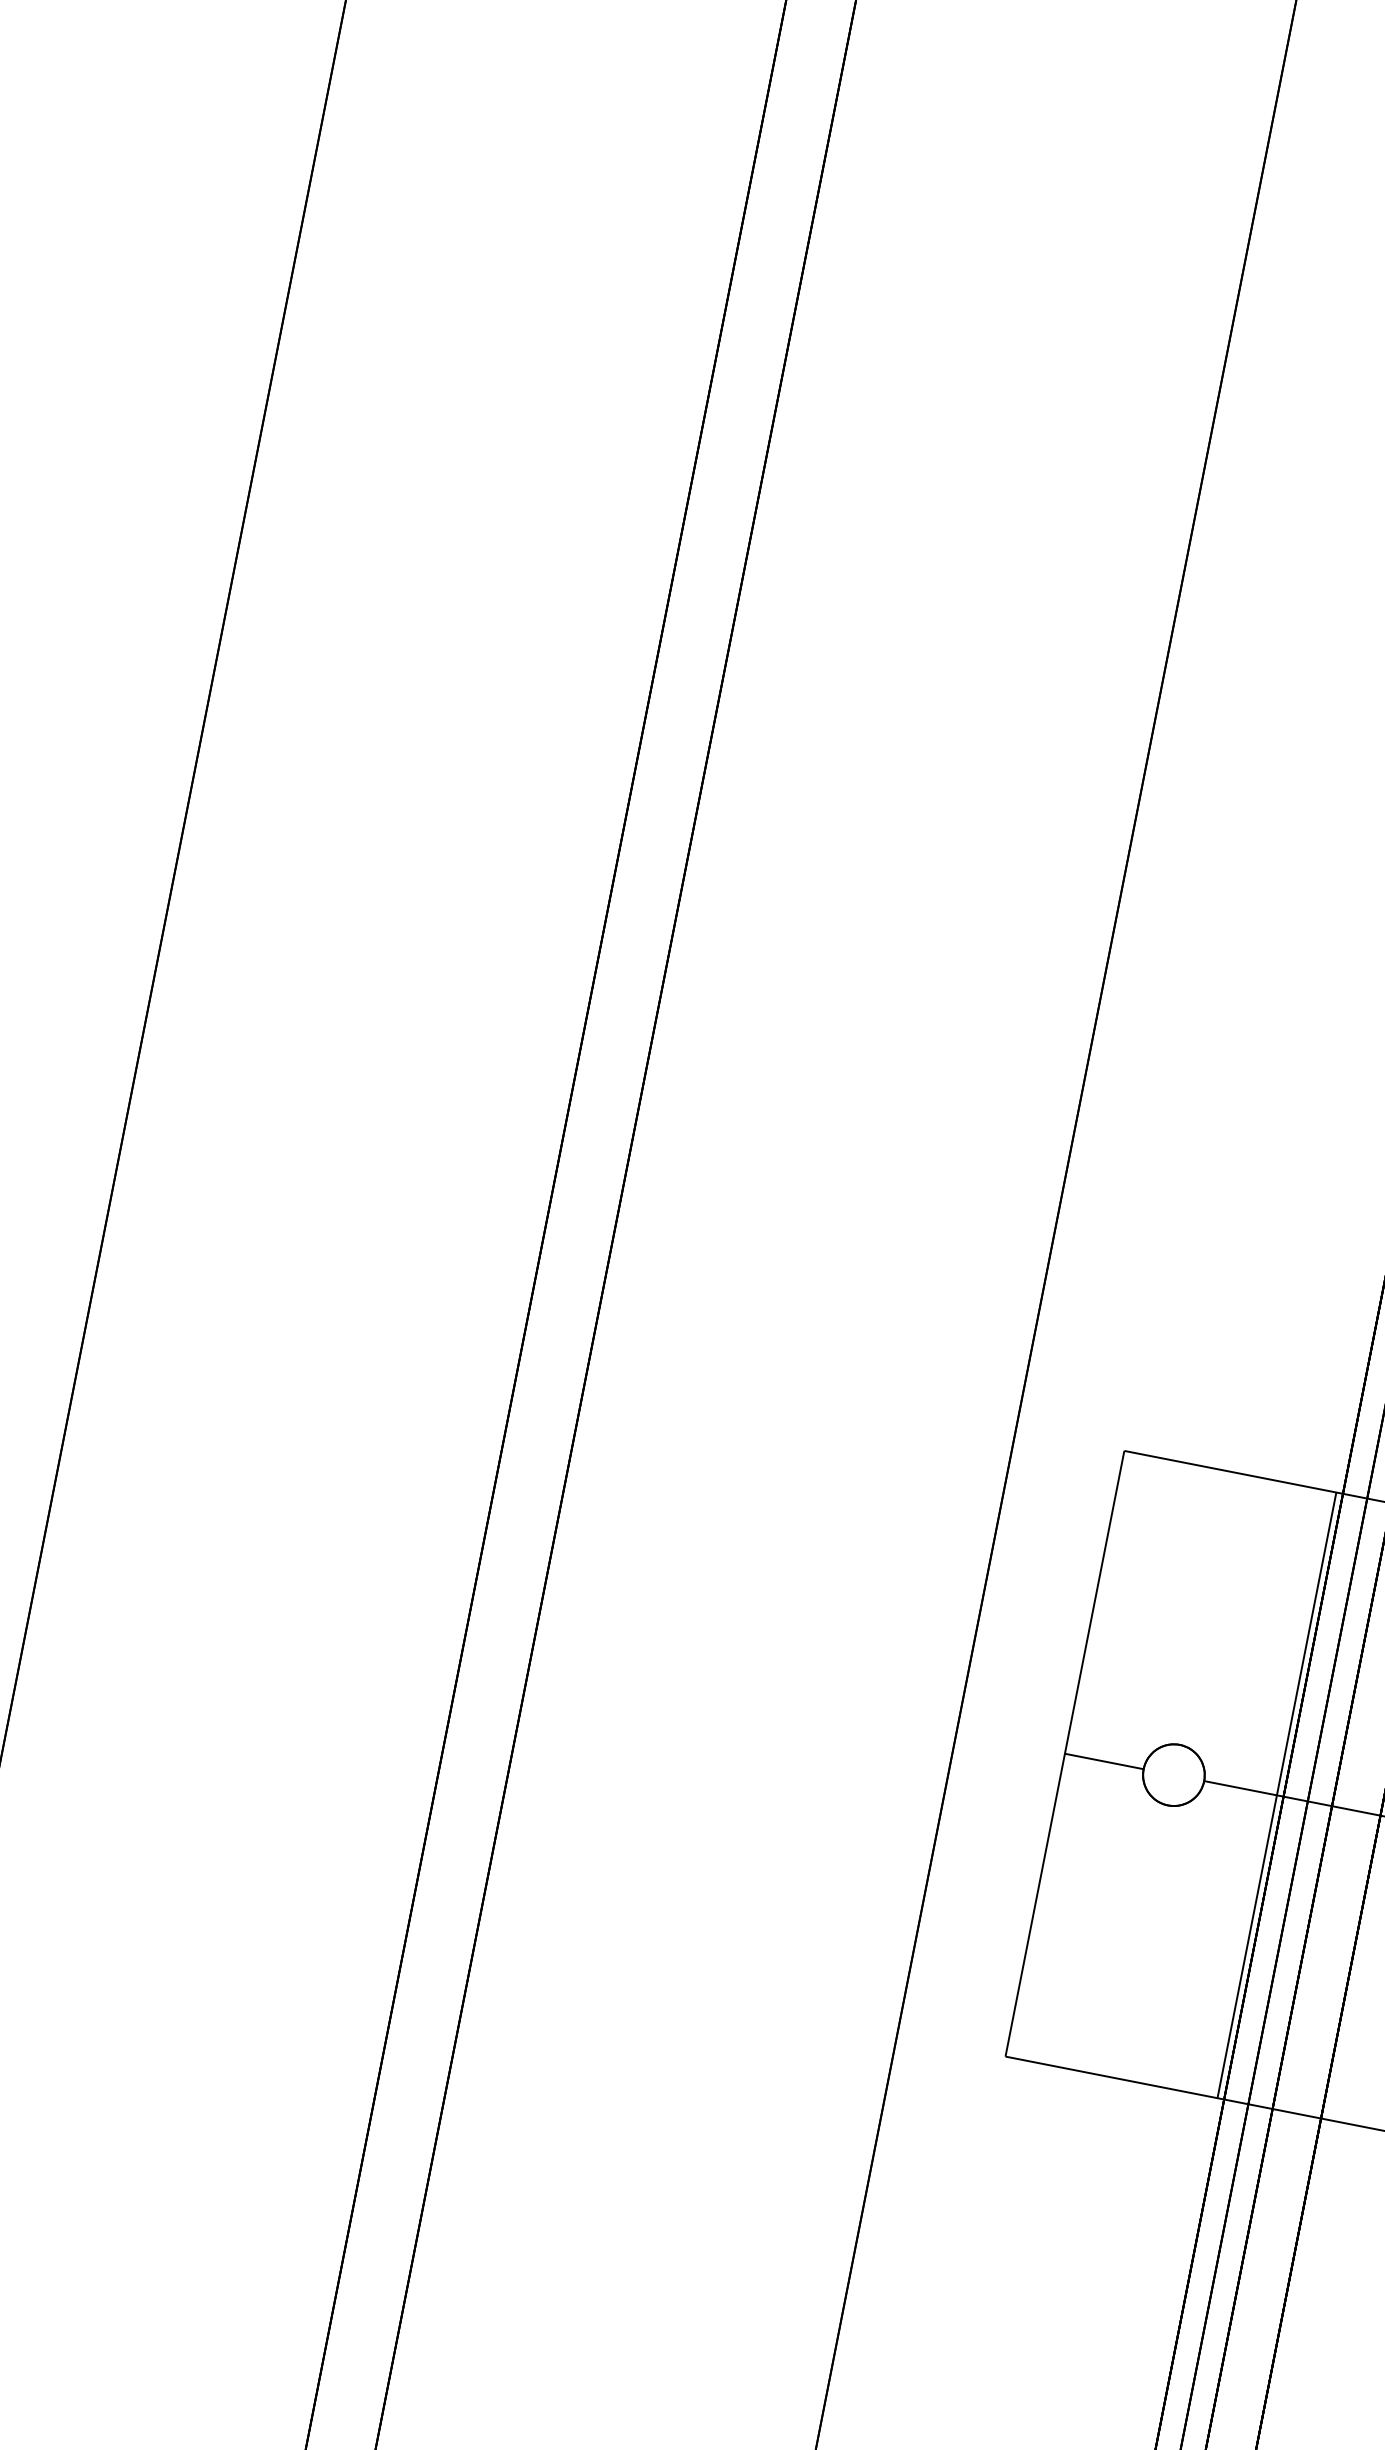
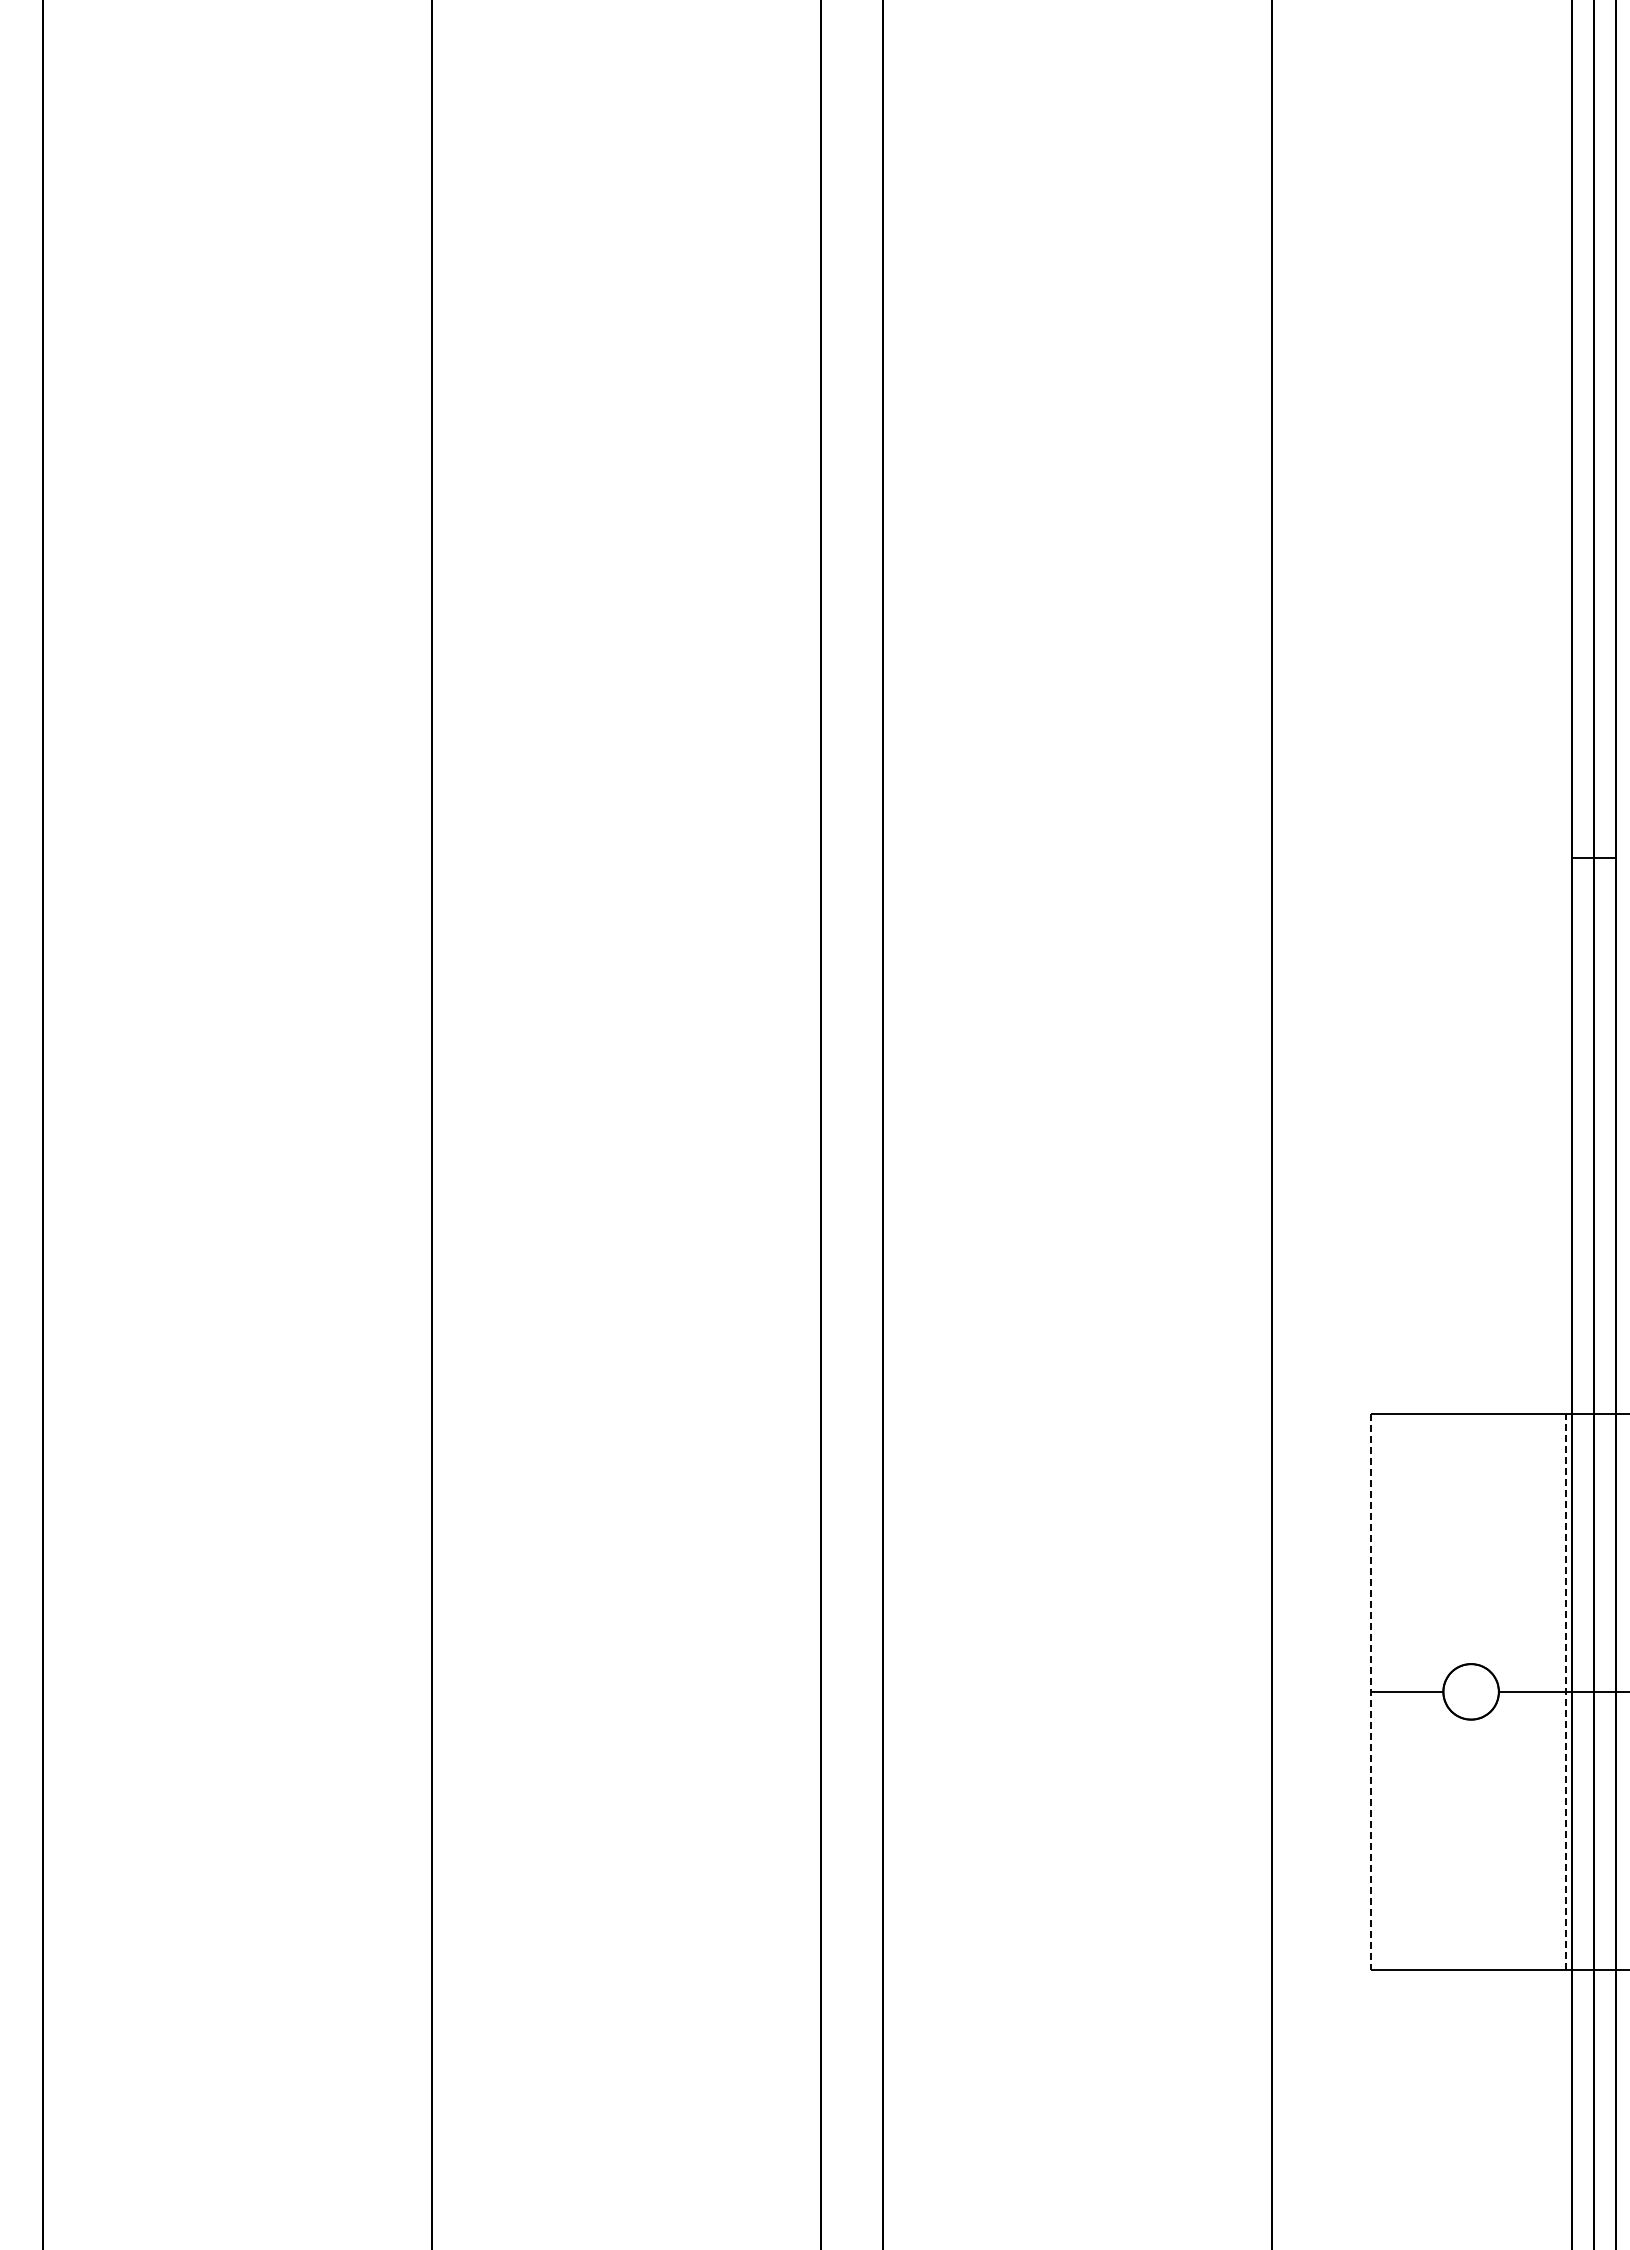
line: (1065, 1753) -> (1371, 1691), solid -> dashed
line: (1276, 1794) -> (1565, 1691), solid -> dashed

